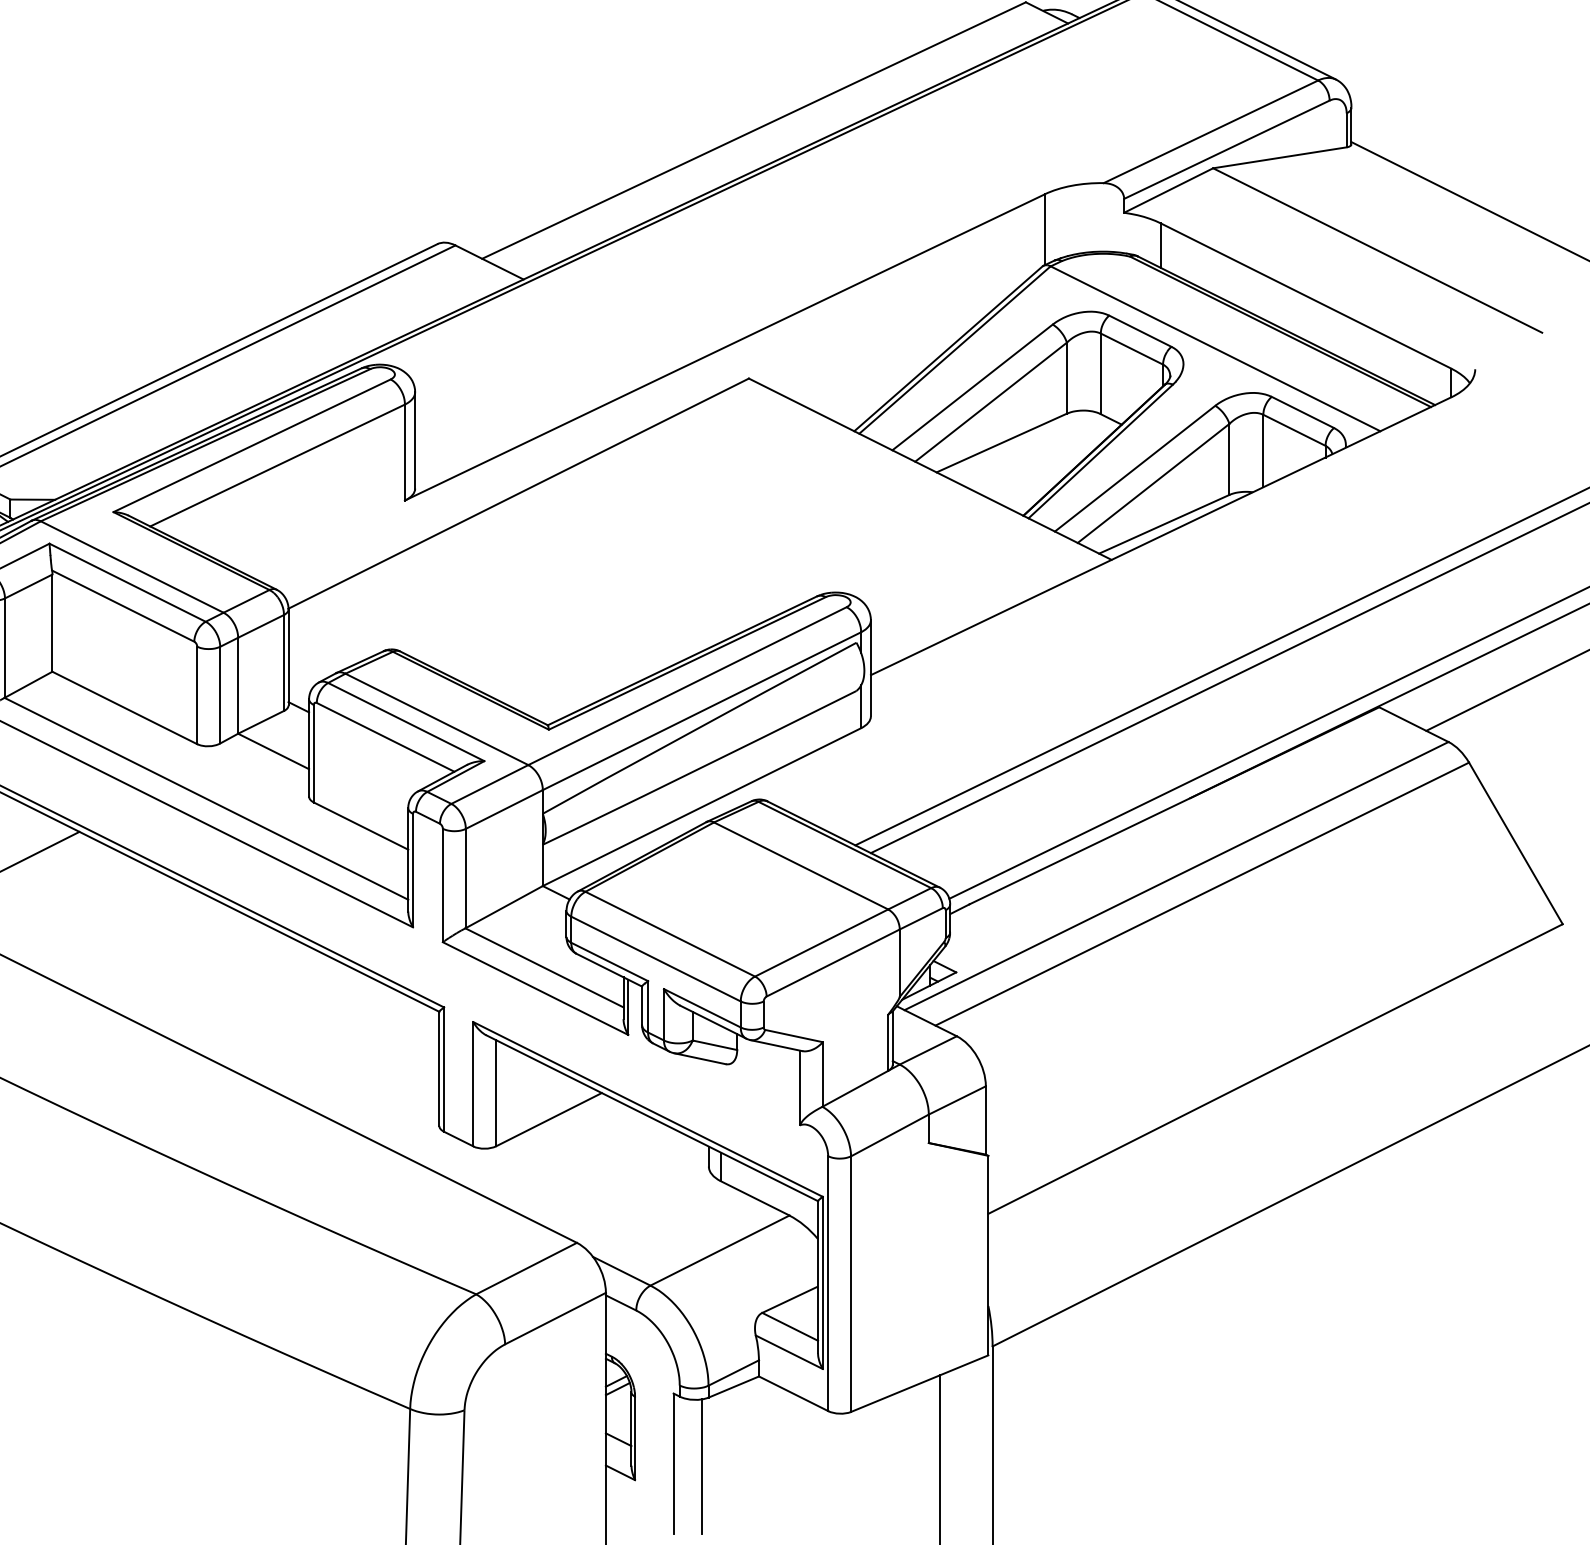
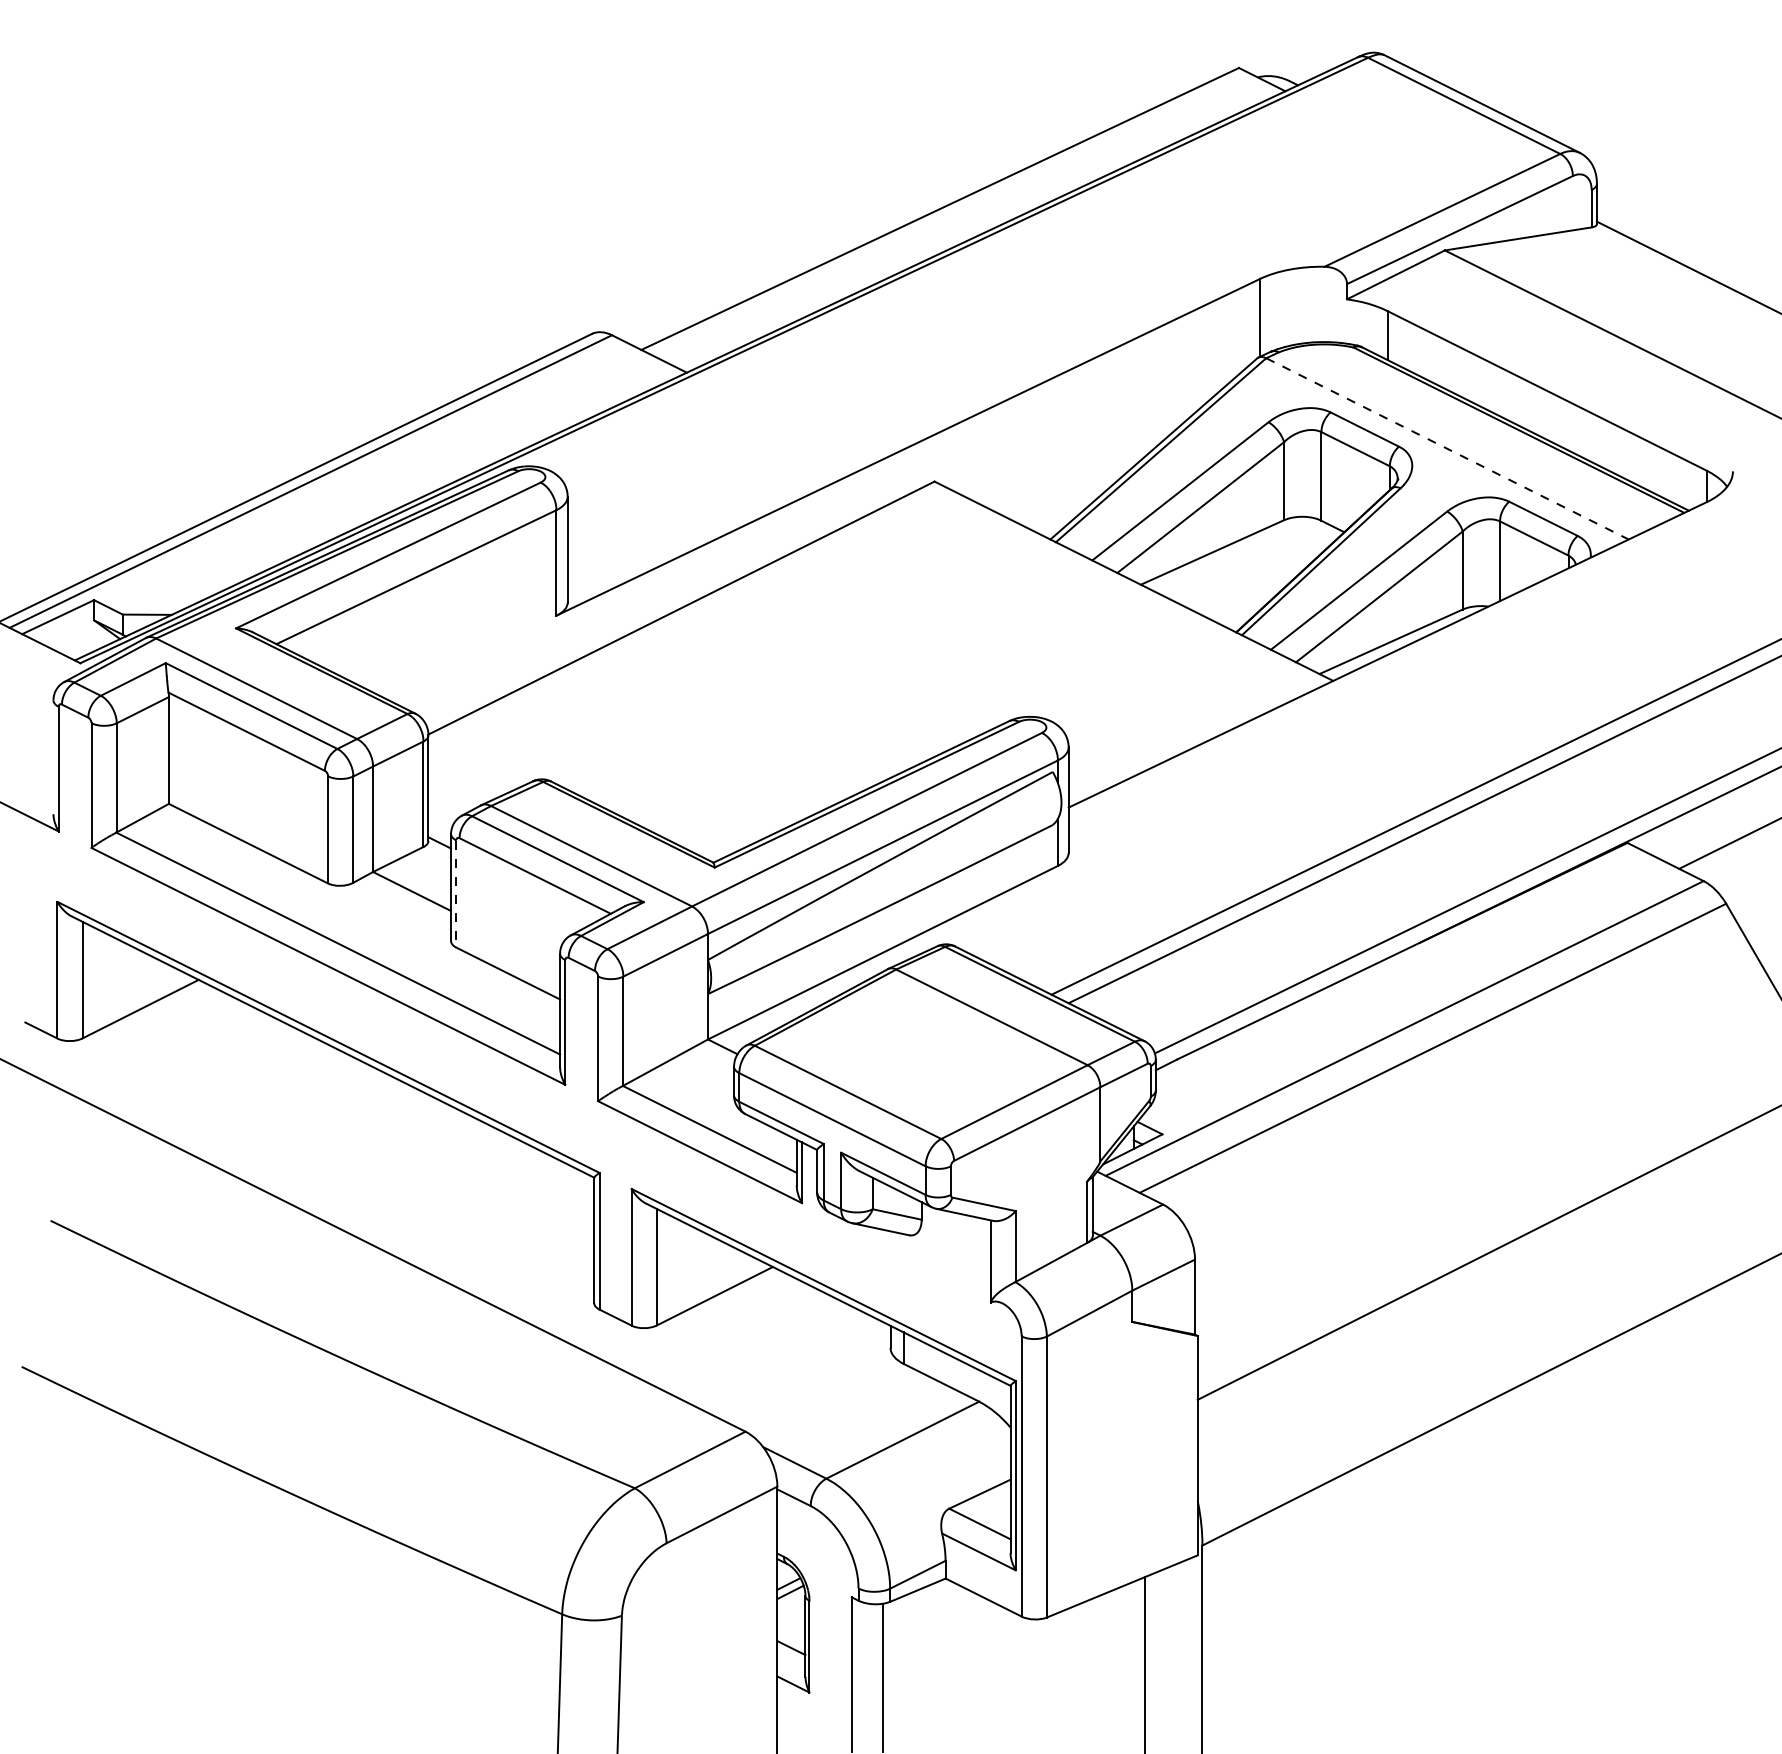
line: (1215, 348) -> (1447, 448), solid -> dashed
line: (314, 754) -> (456, 894), solid -> dashed

